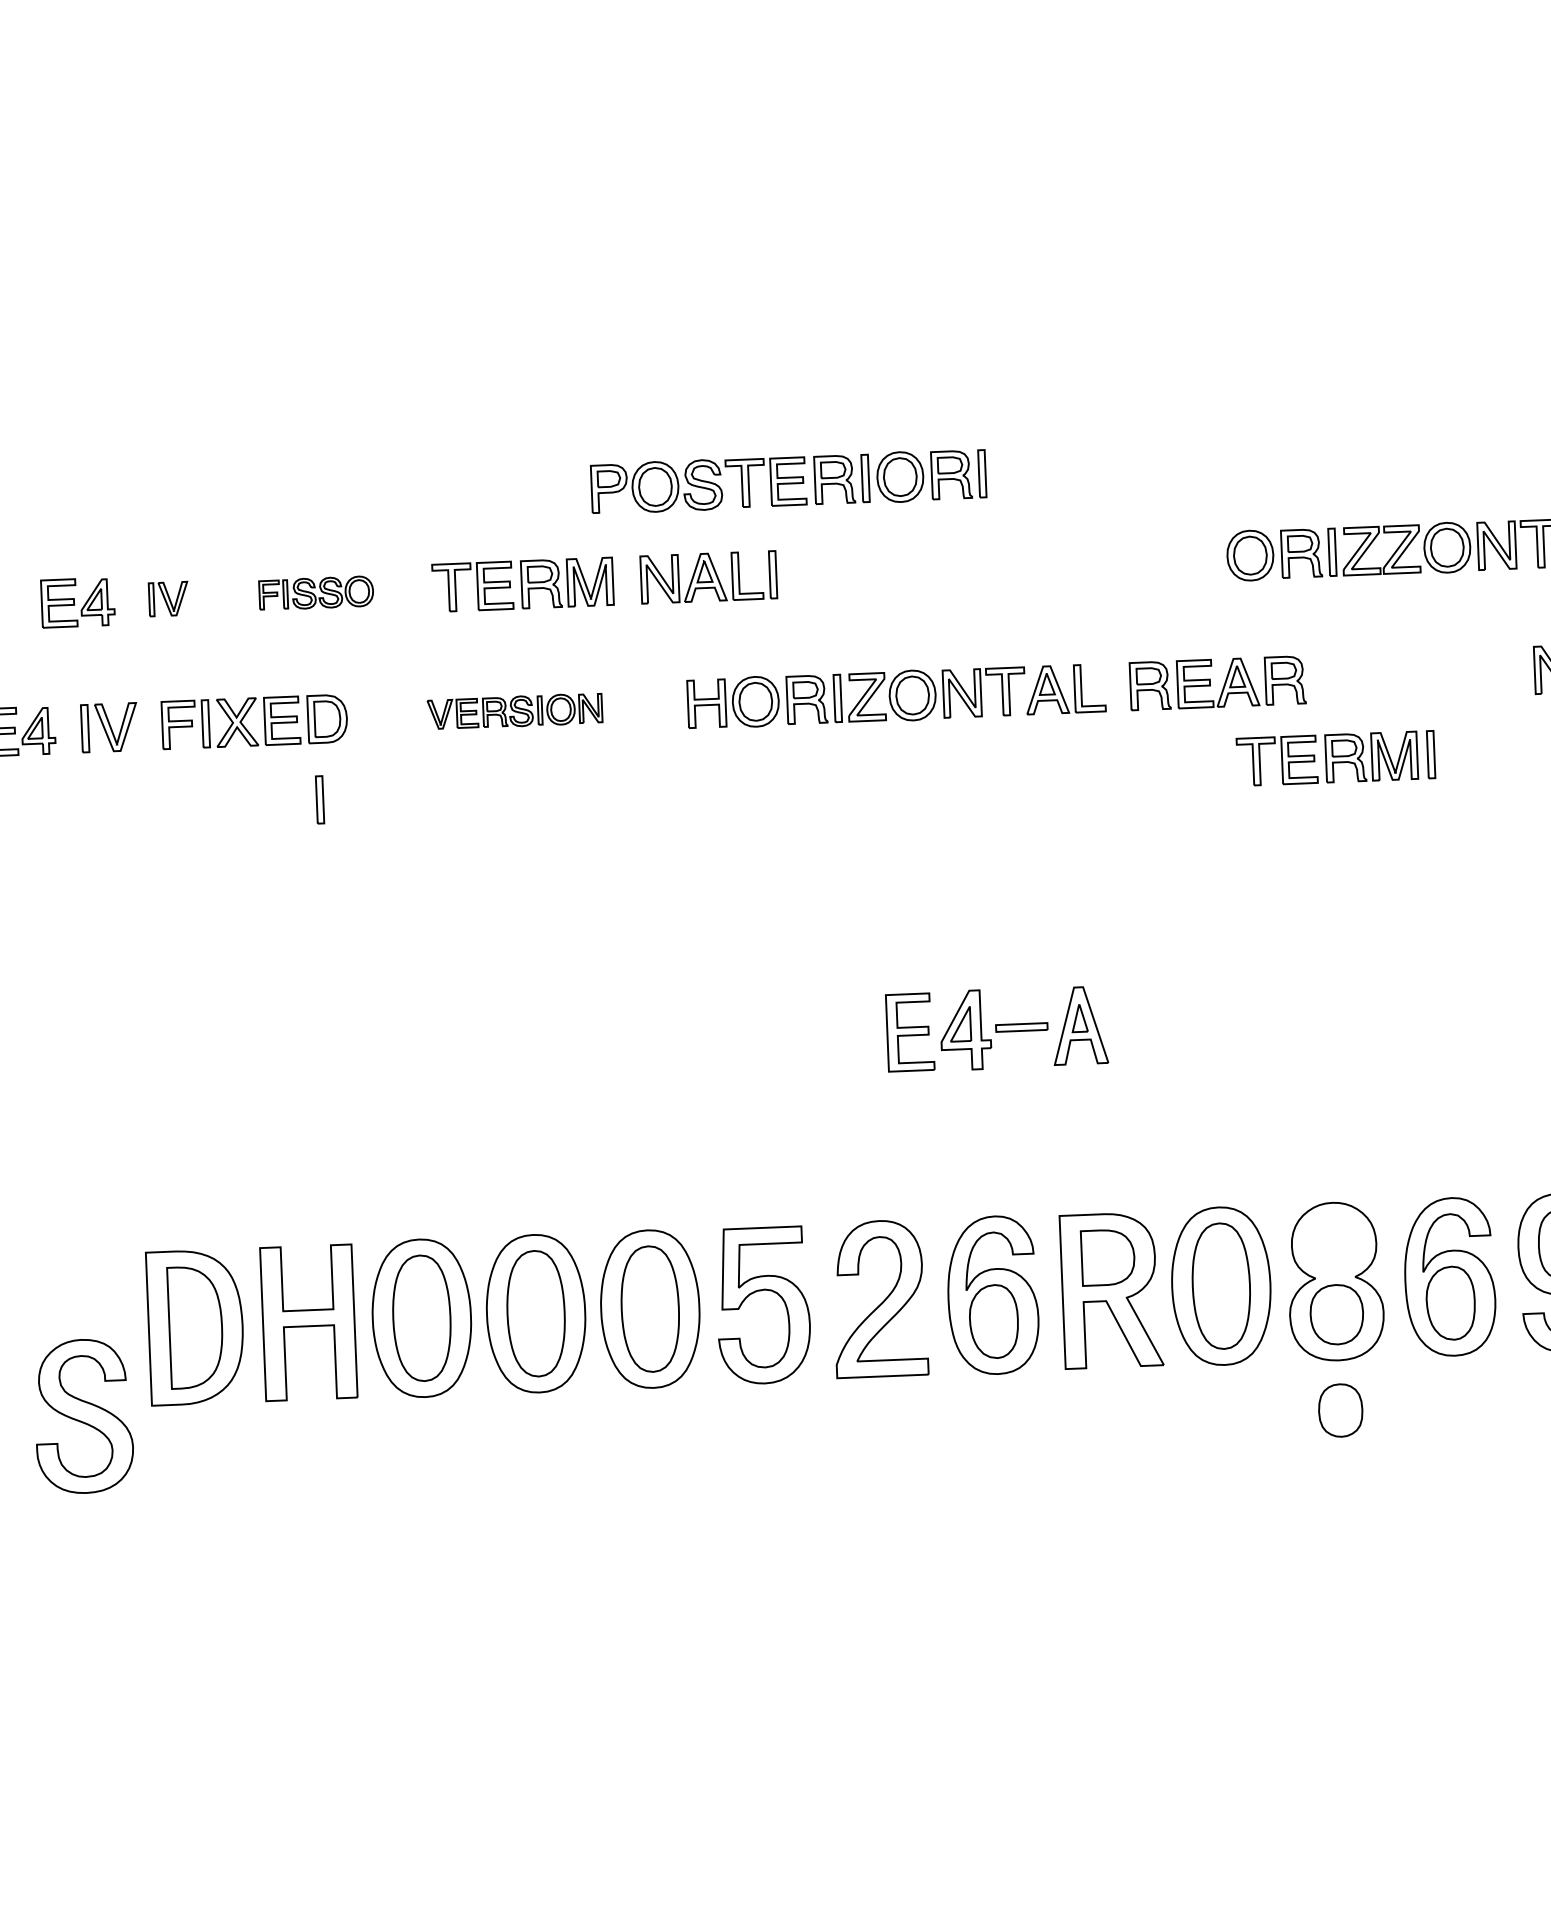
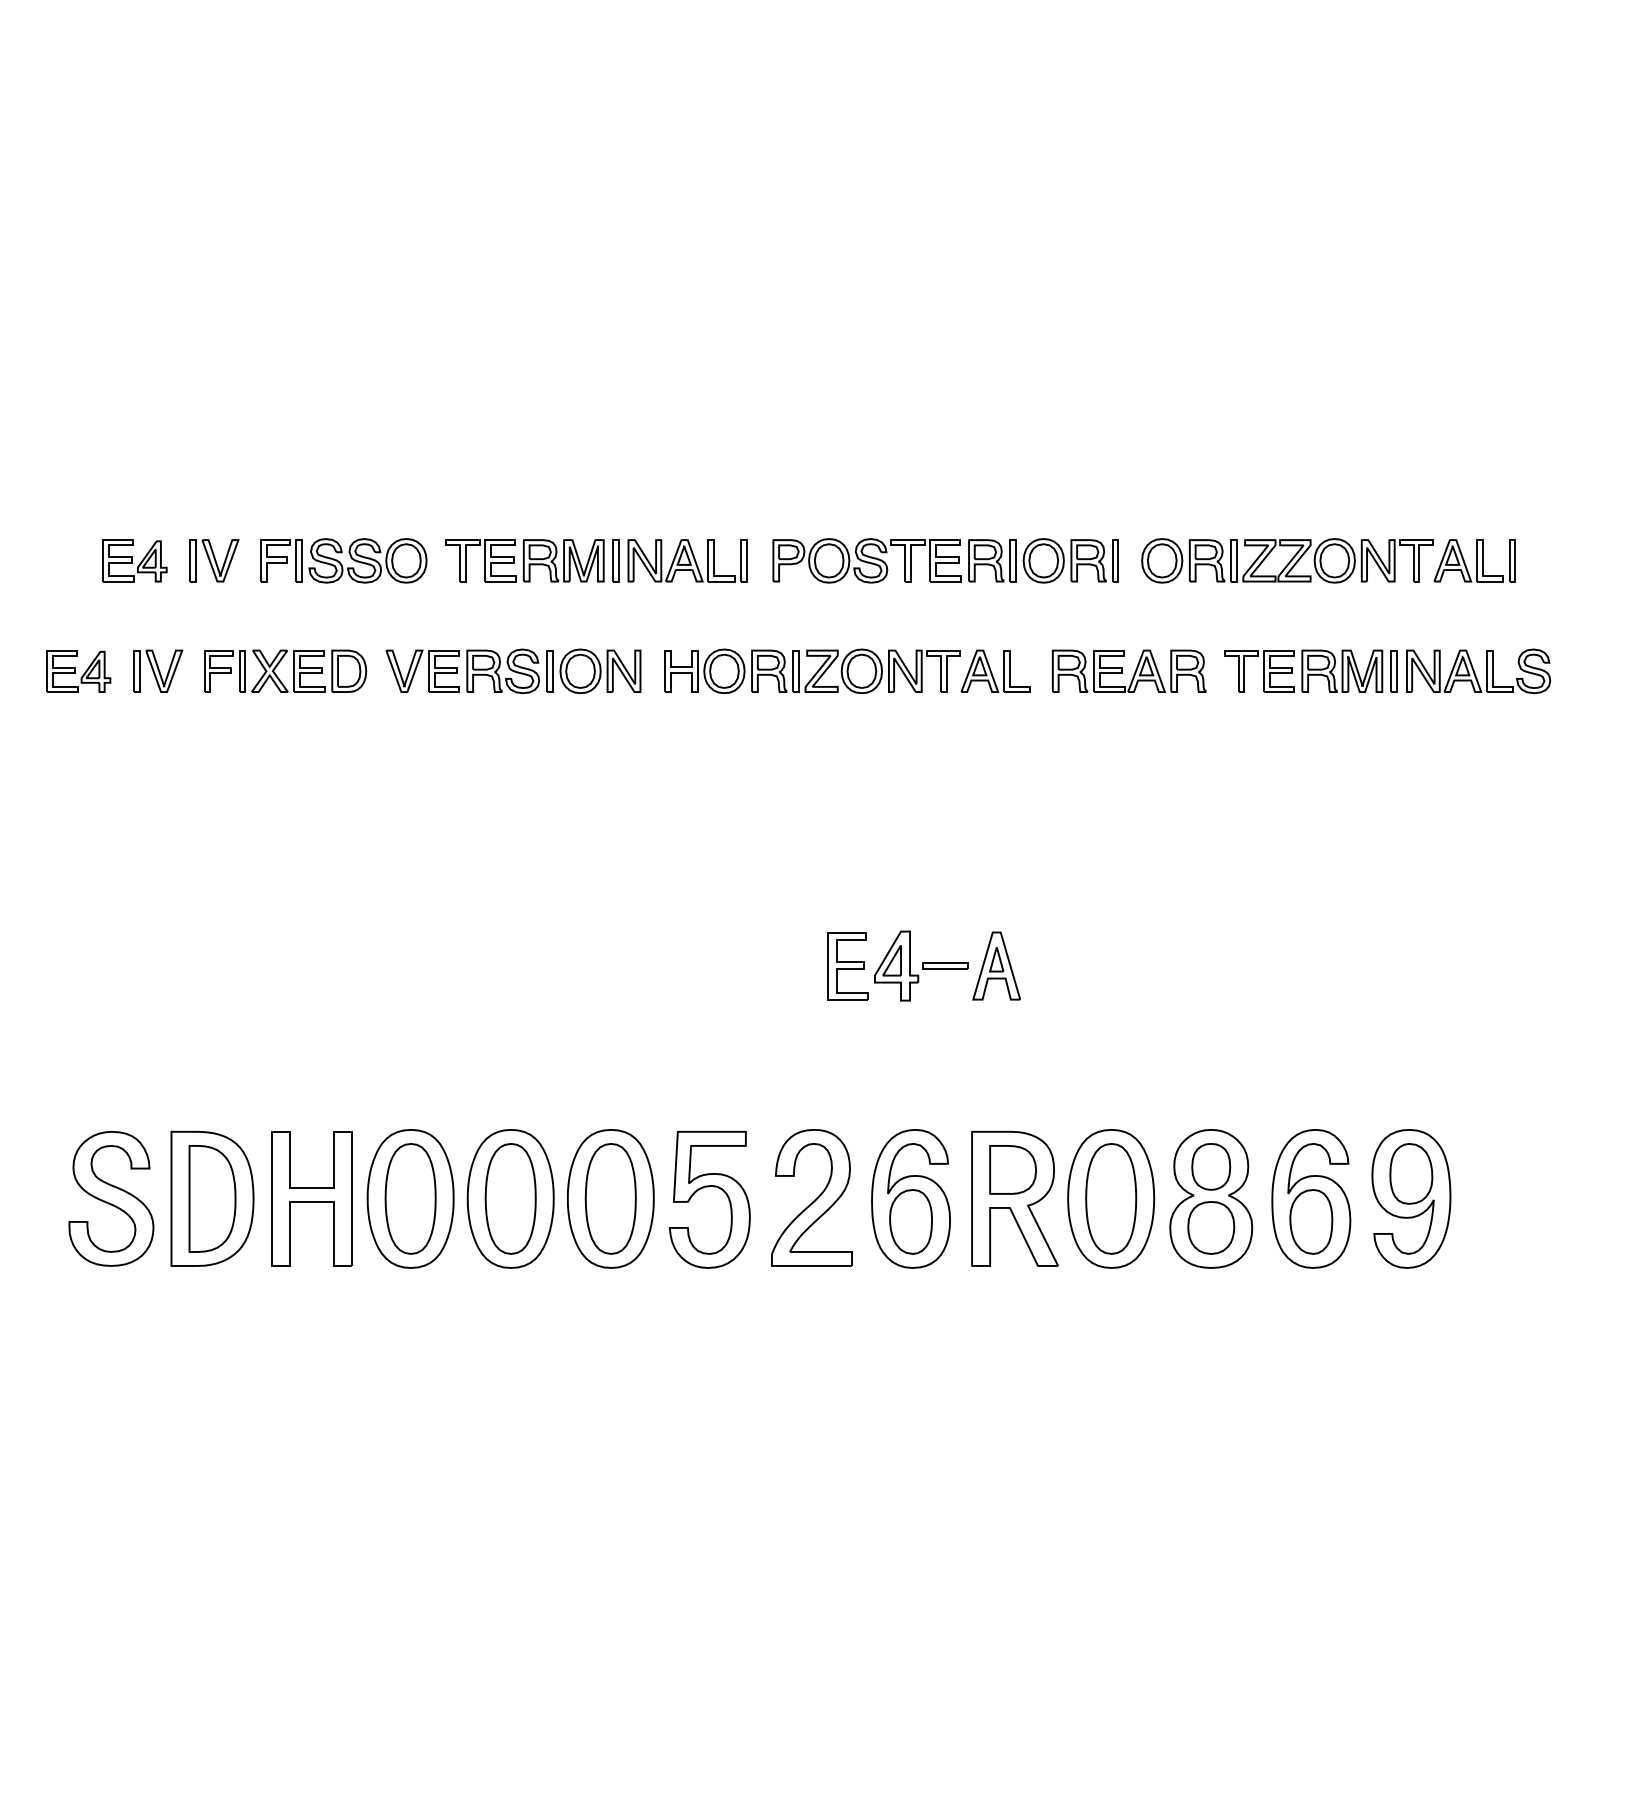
part: (788, 481) -> (945, 560), moved
part: (315, 592) -> (343, 560), size x1.67
part: (168, 598) -> (214, 560), size x1.43
part: (515, 711) -> (513, 671), size x1.67
part: (1335, 757) -> (1310, 670), moved
part: (319, 799) -> (615, 560), moved
part: (1341, 1410) -> (1211, 1166), moved
part: (83, 1415) -> (111, 1198), moved

